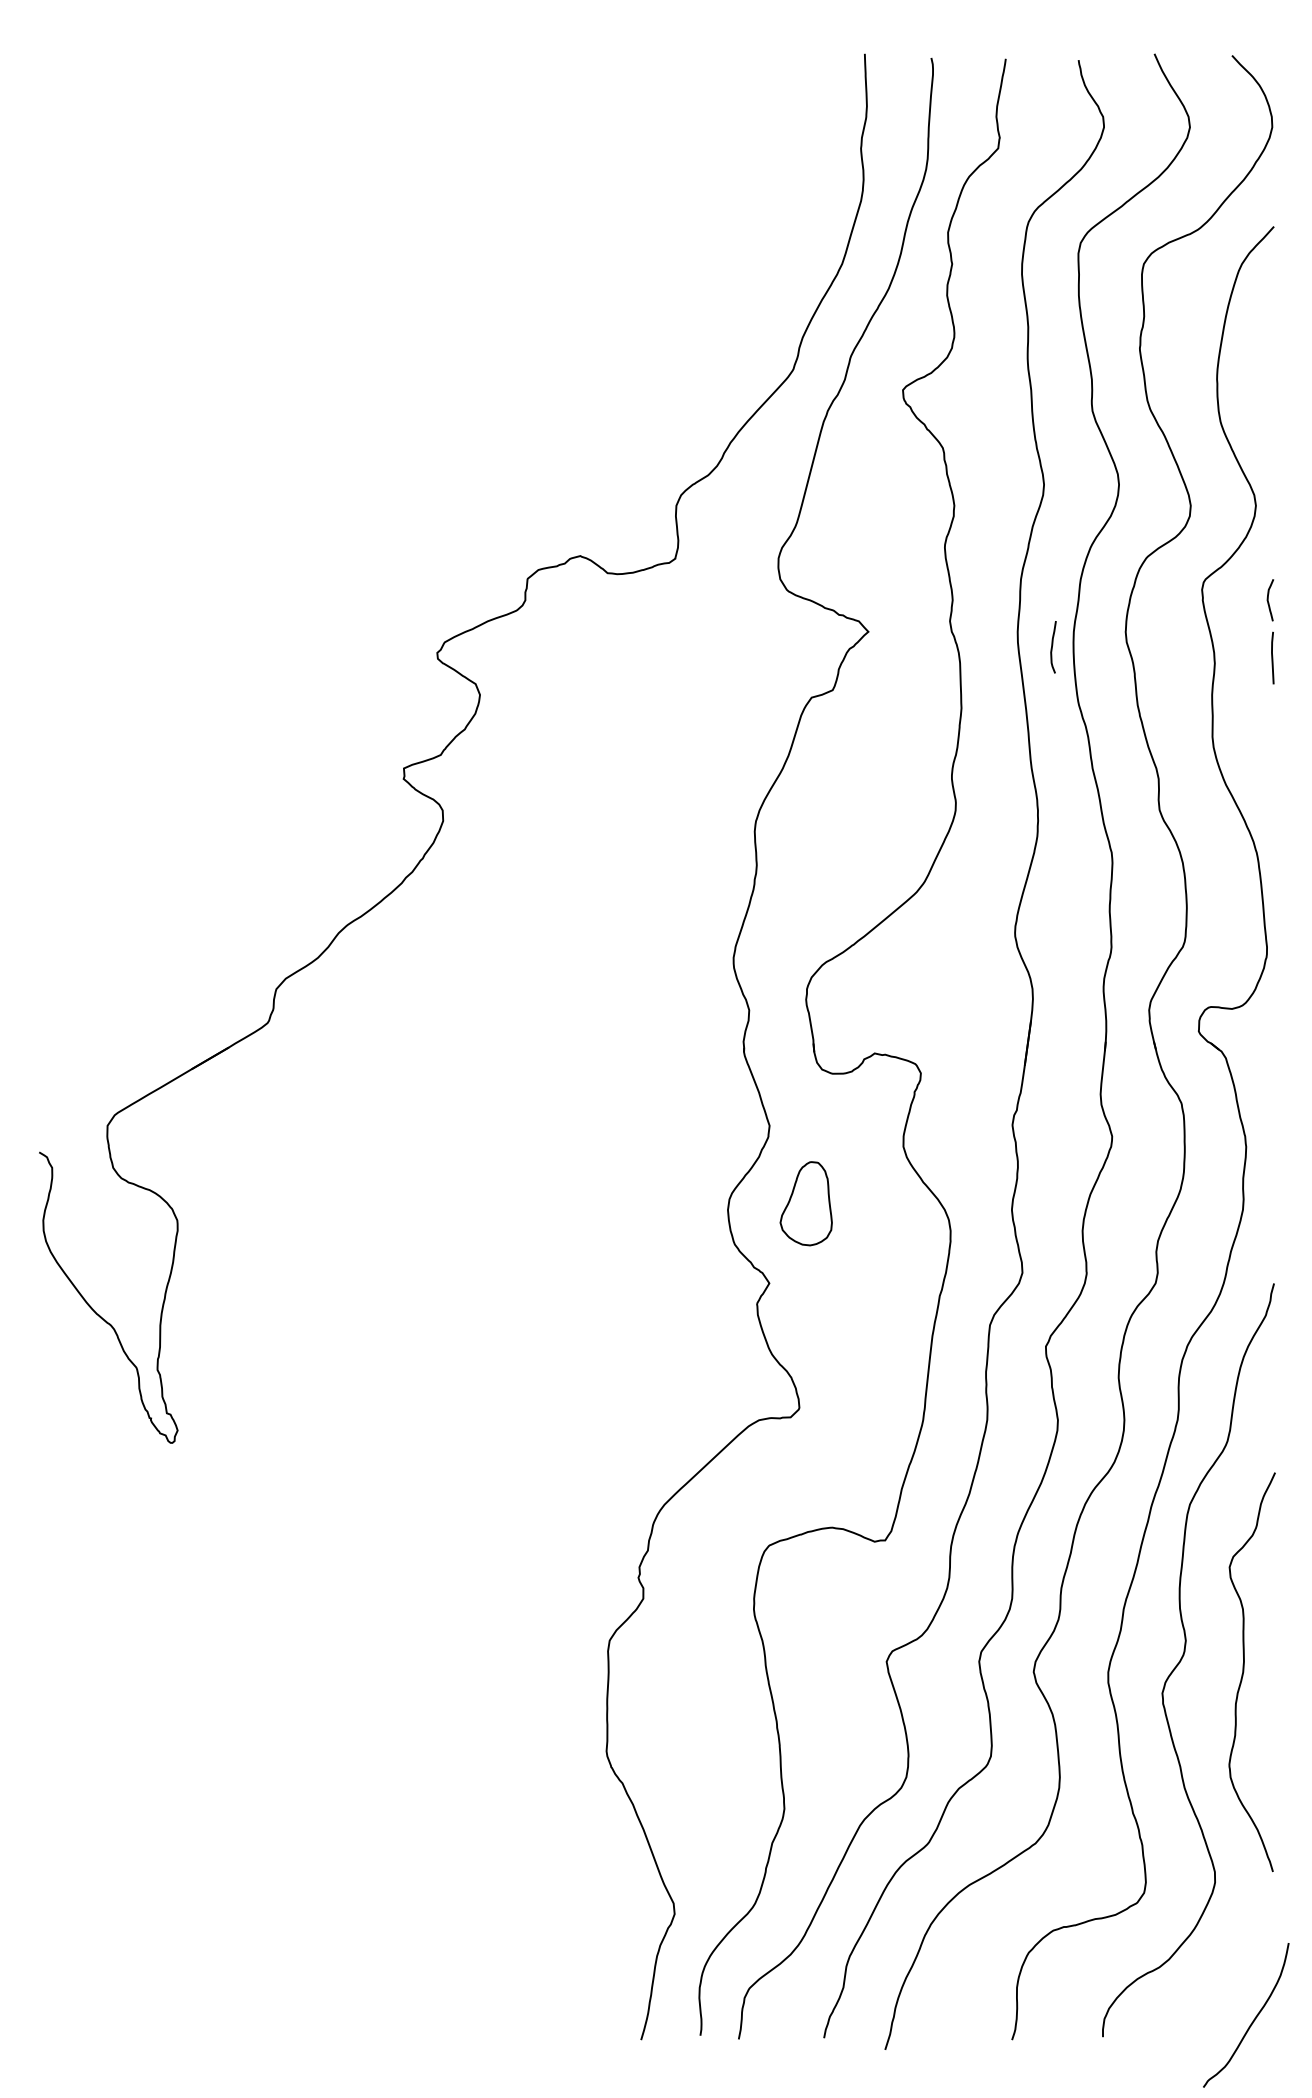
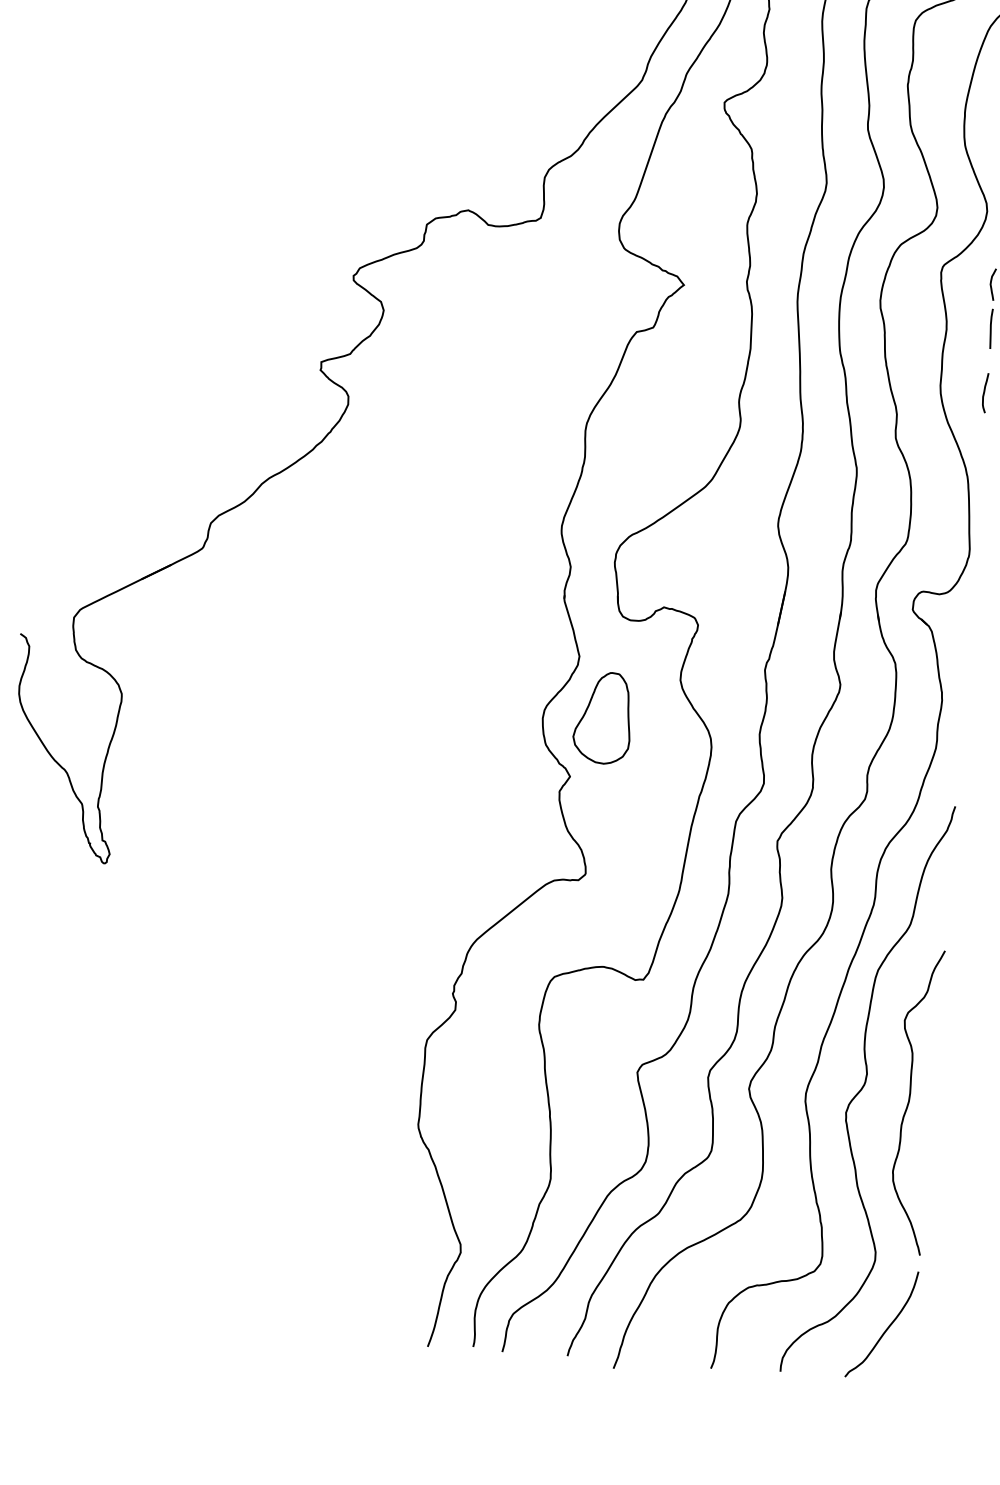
curve: (1052, 647) -> (984, 393), moved
part: (805, 1203) -> (602, 717), size x1.43
curve: (1253, 2019) -> (887, 1327), moved

